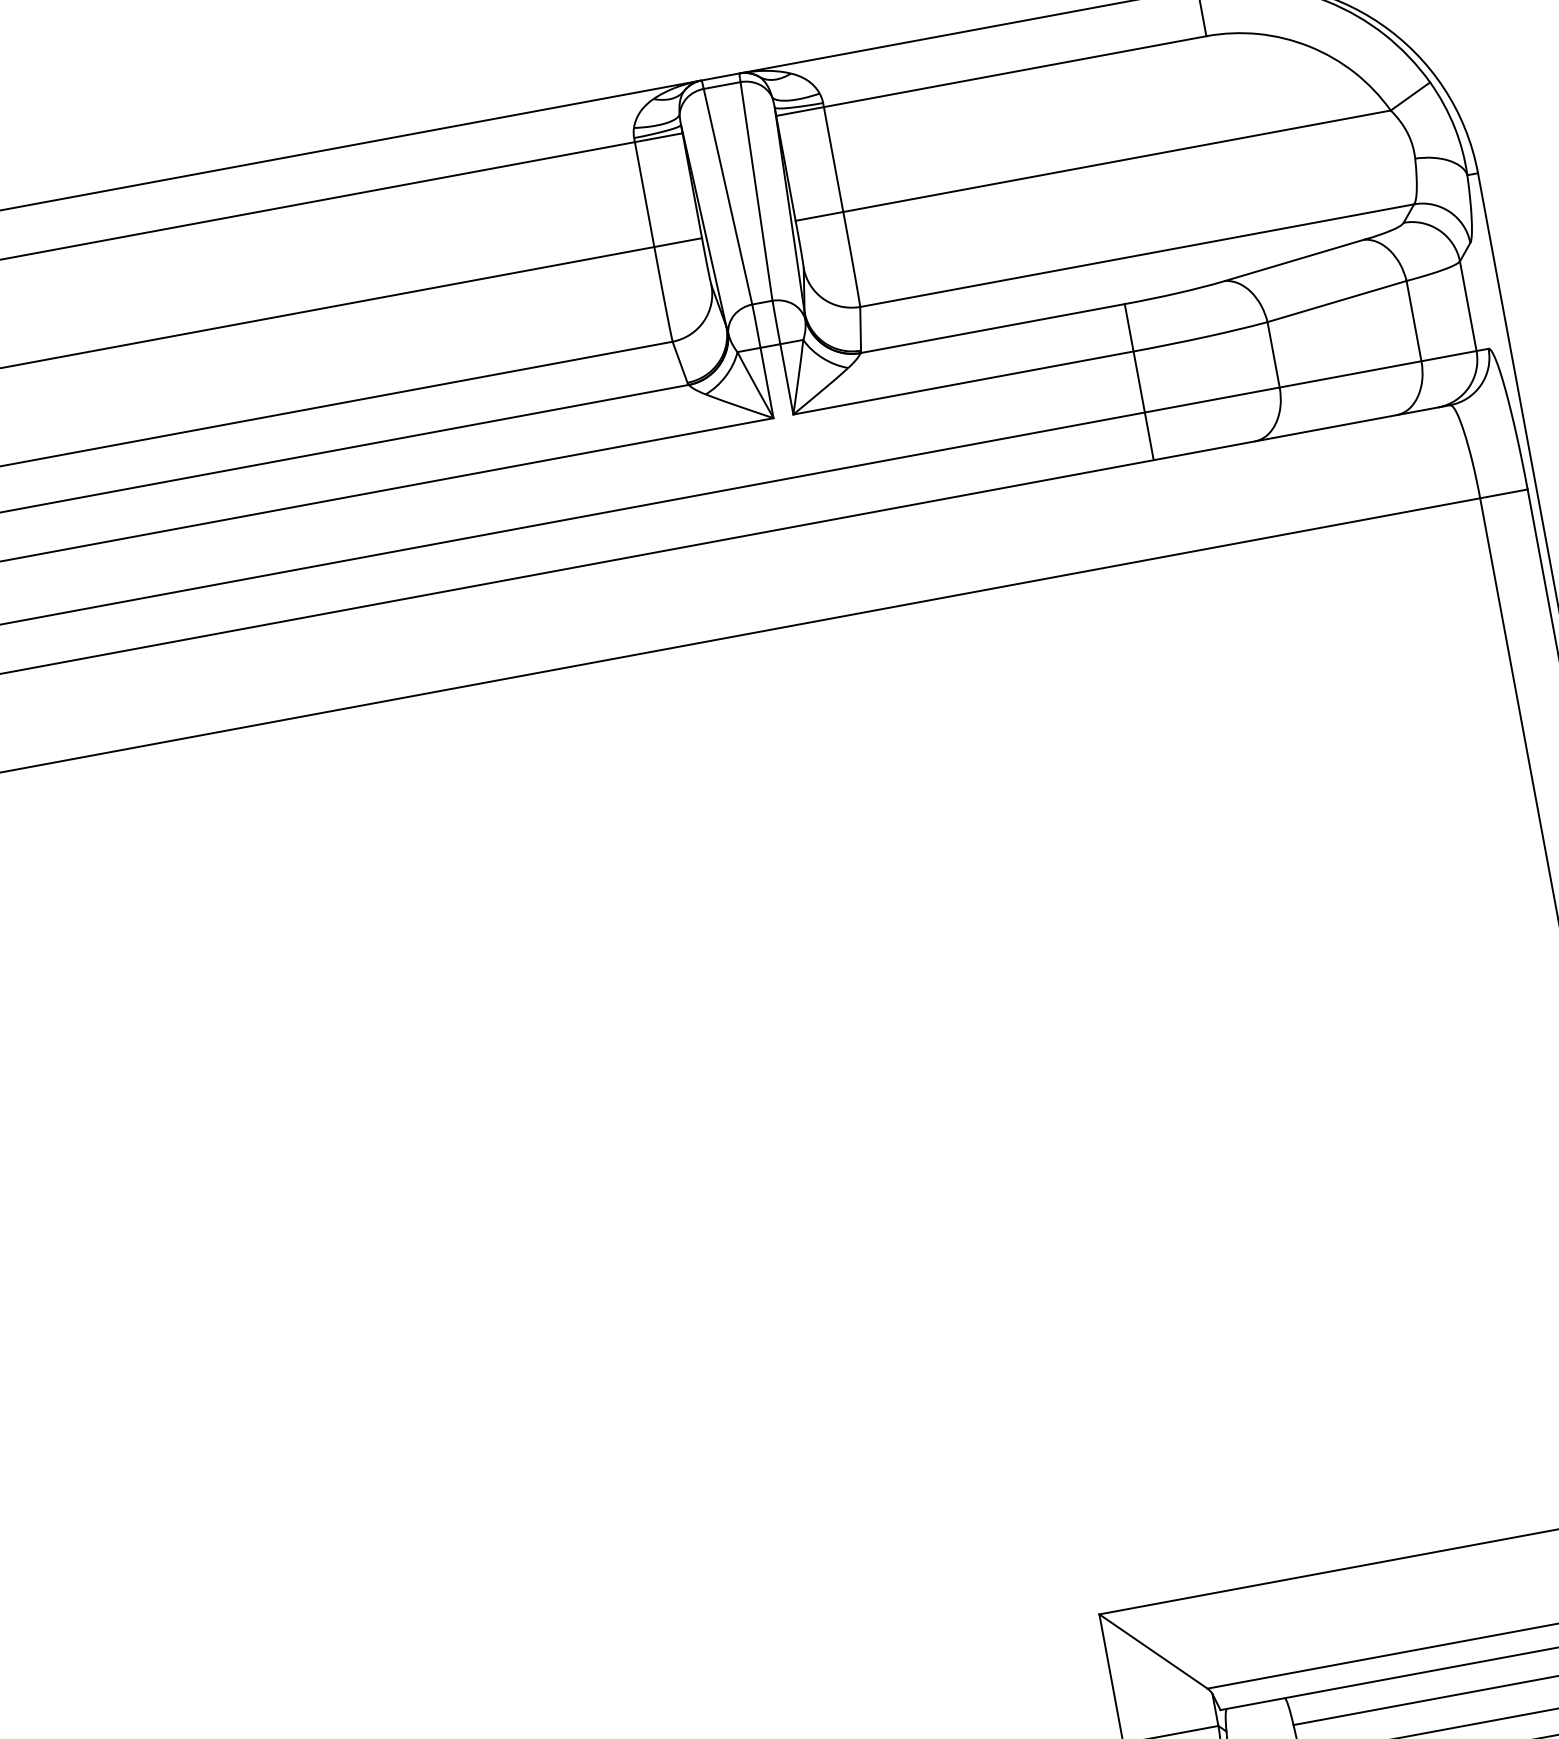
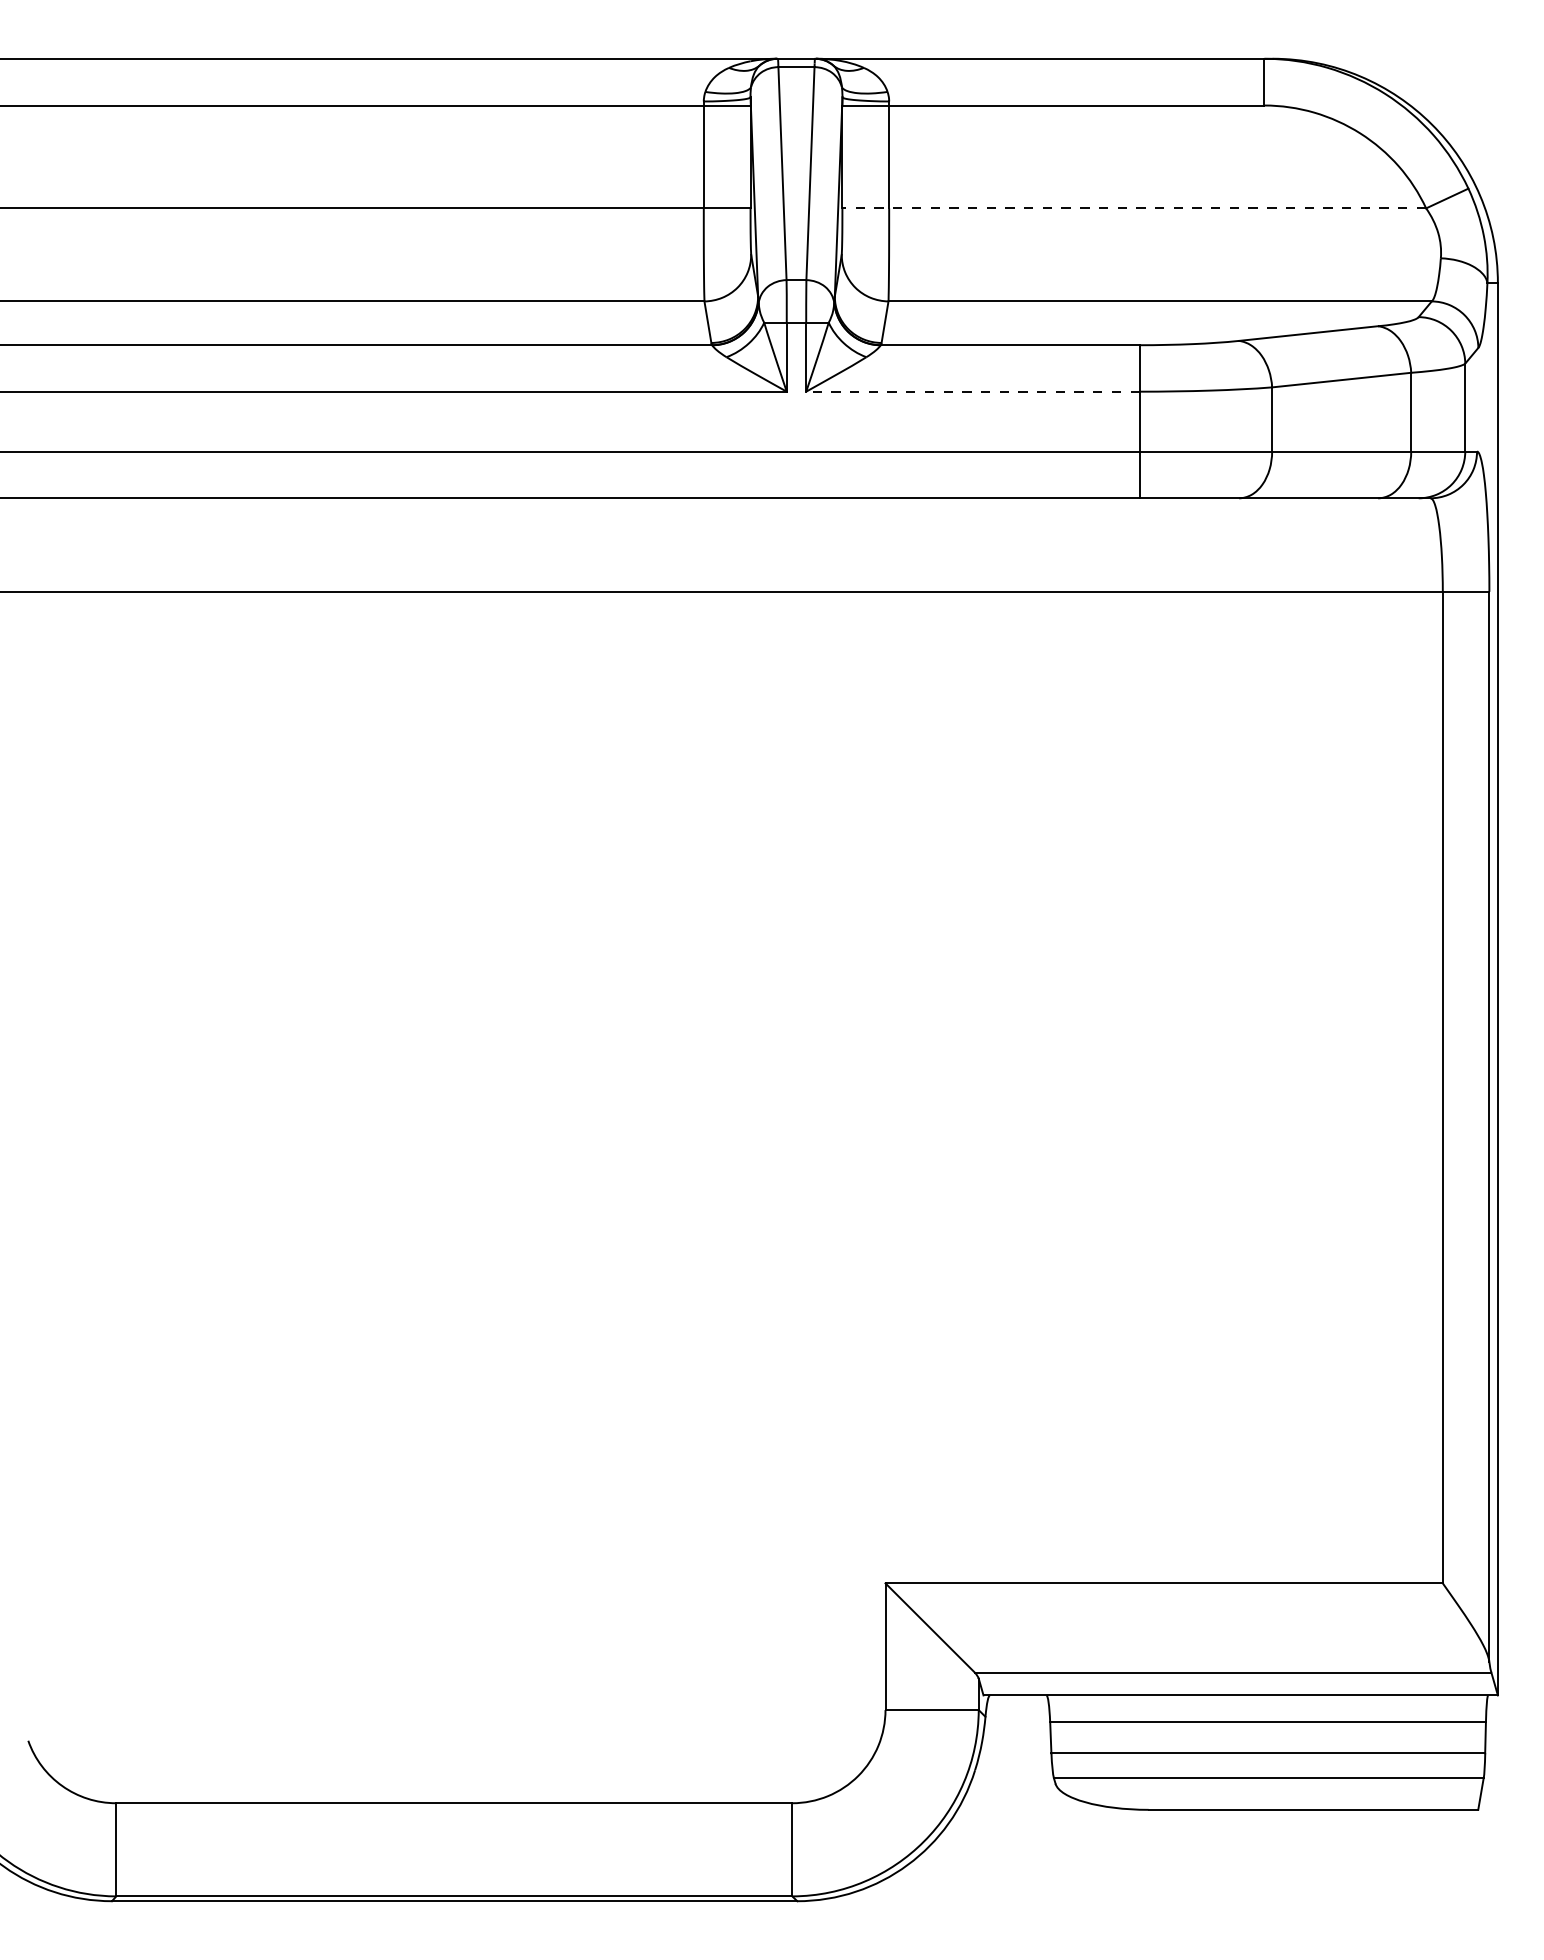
line: (1093, 165) -> (1134, 208), solid -> dashed
line: (963, 382) -> (973, 391), solid -> dashed

